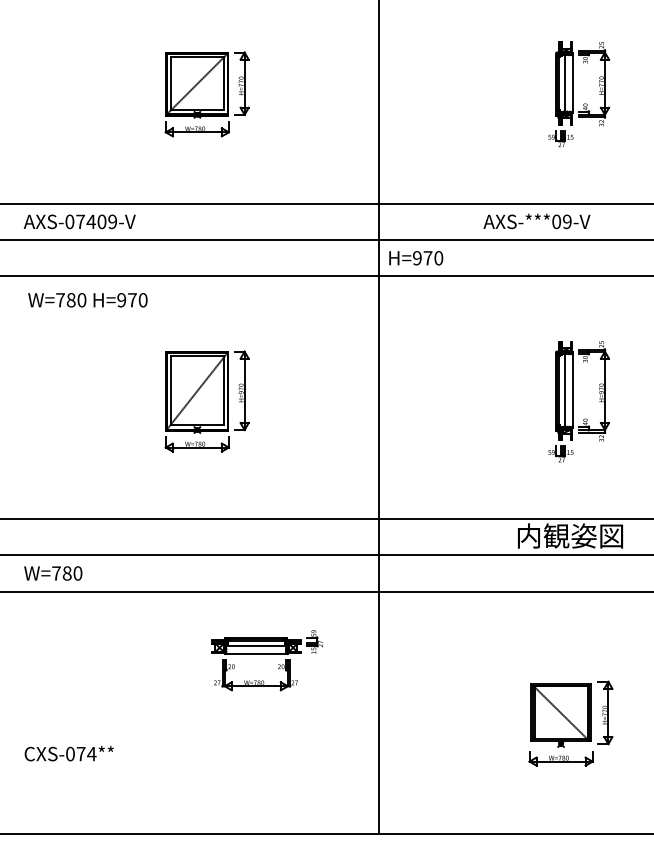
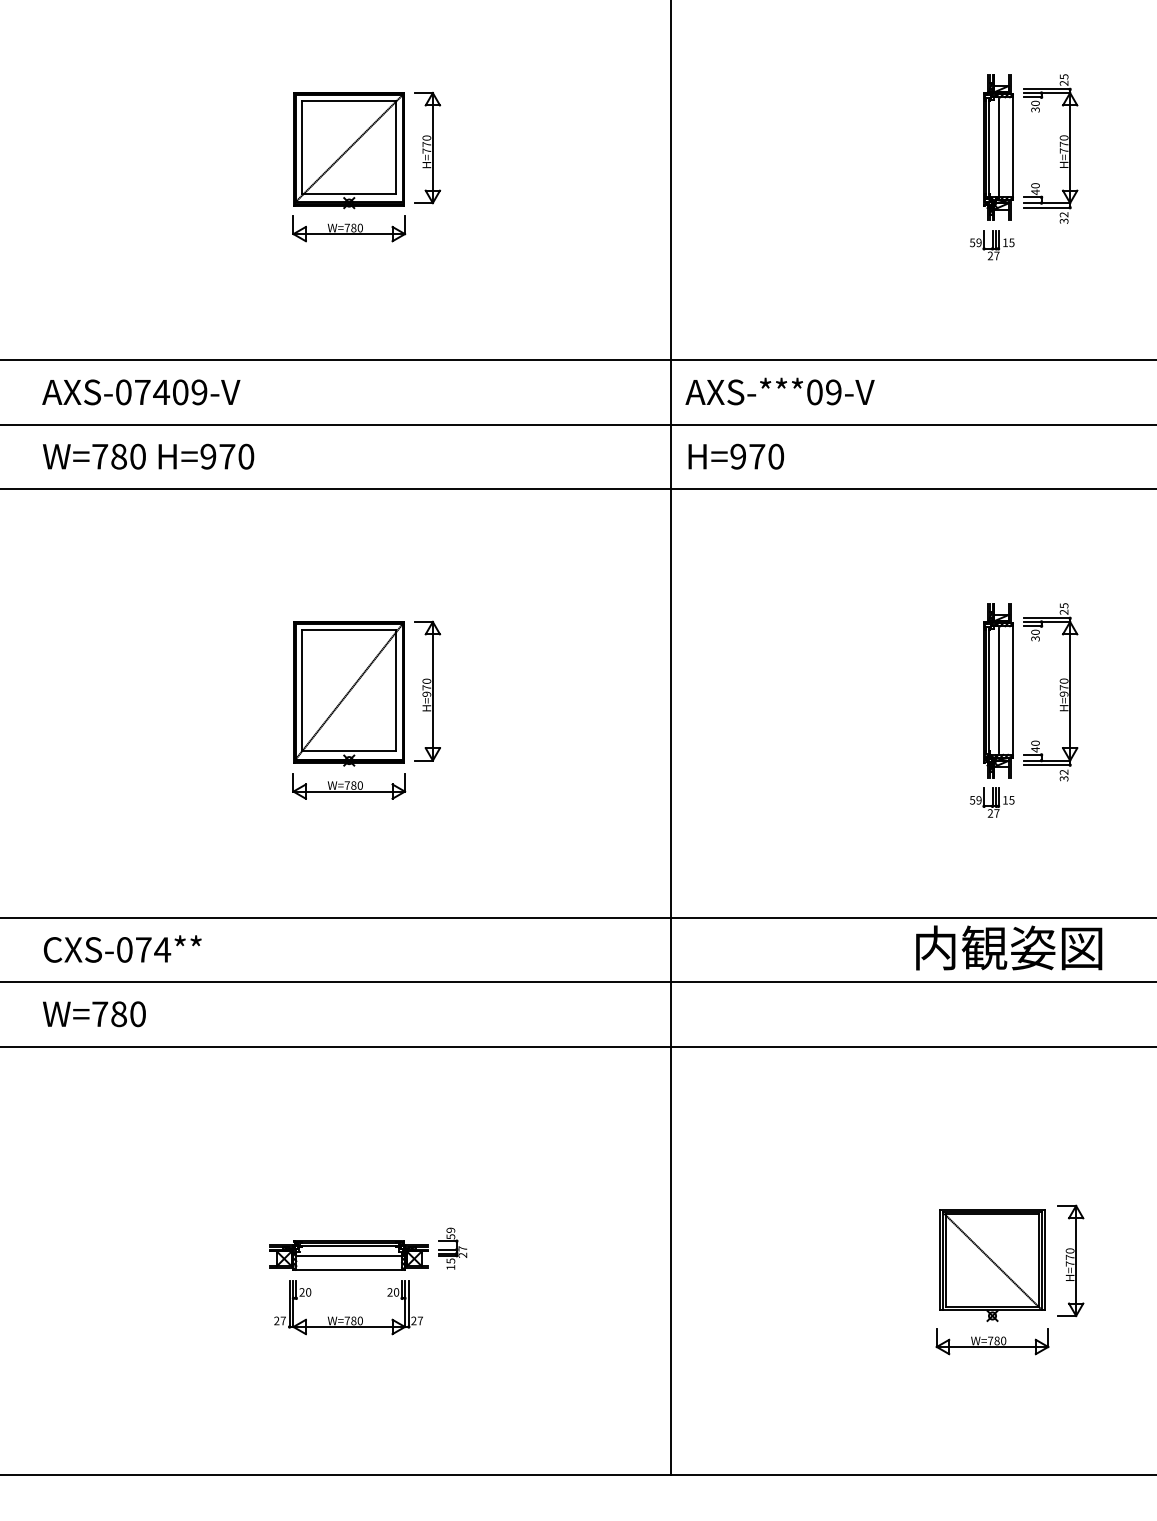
text: (536, 221) -> (779, 391), moved
text: (87, 300) -> (147, 457), moved
part: (266, 660) -> (367, 1281), moved
text: (68, 753) -> (121, 948), moved

